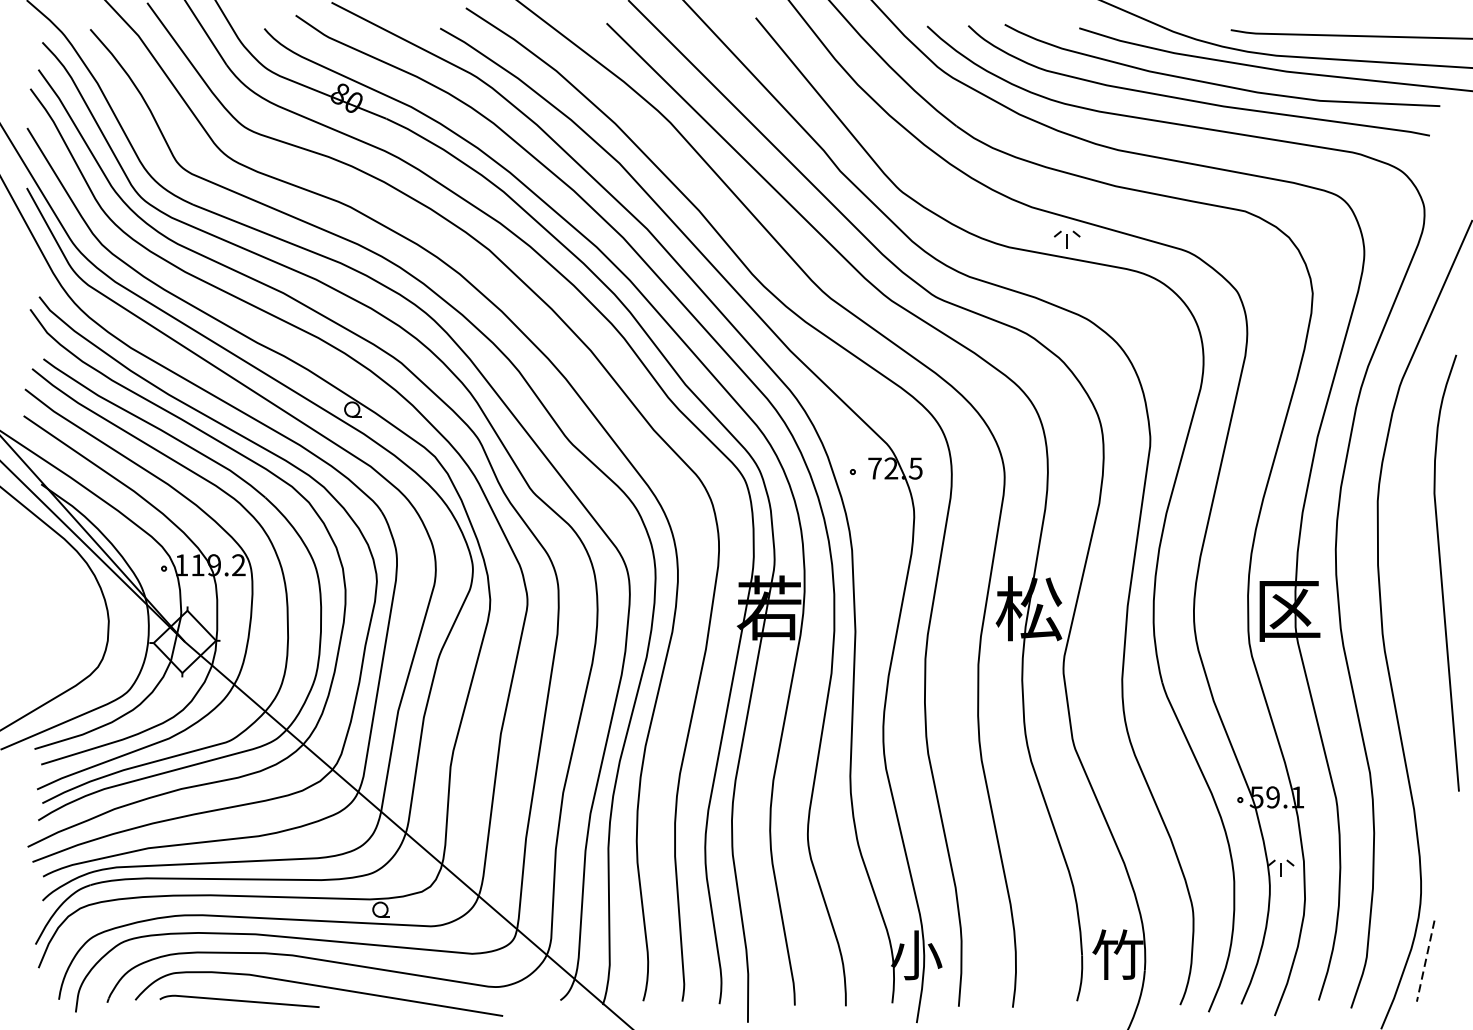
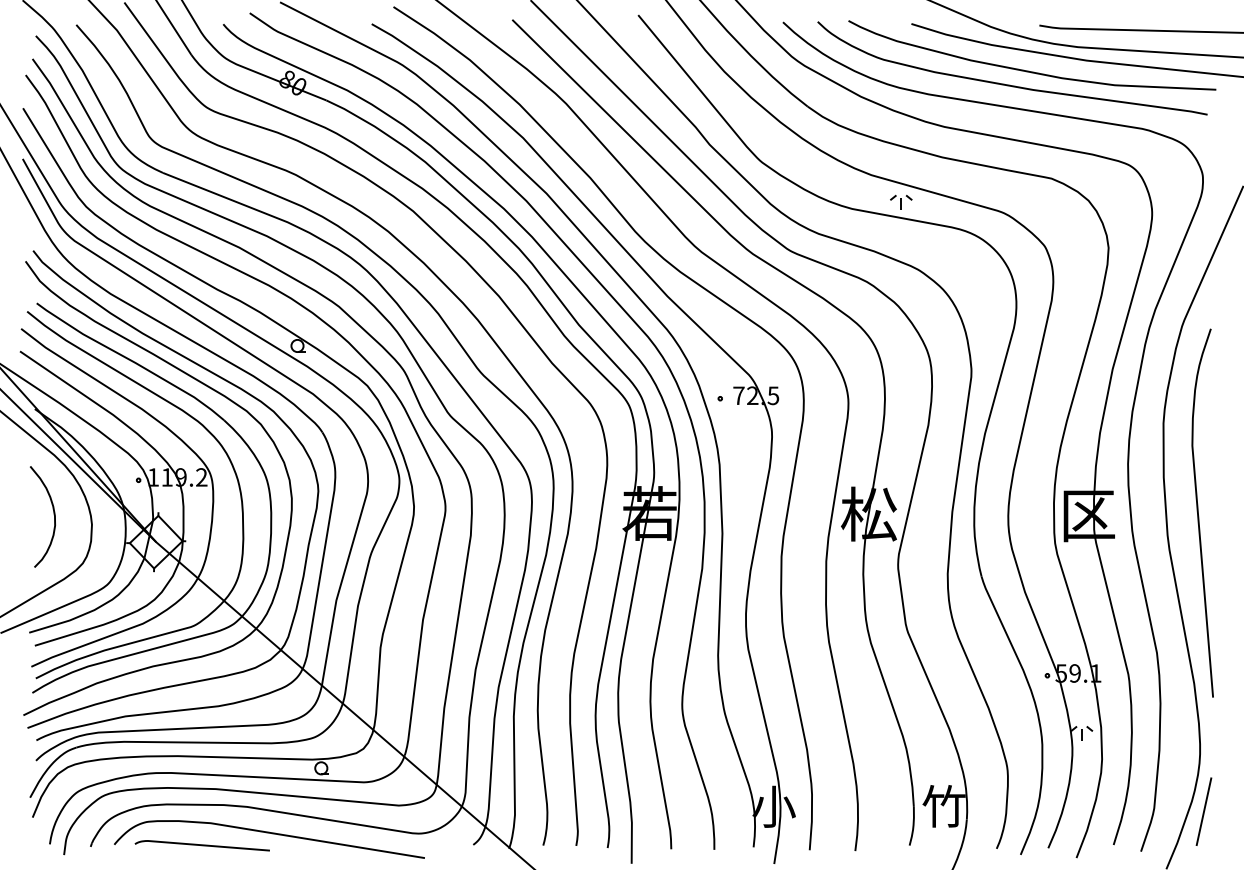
curve: (1441, 572) -> (1198, 512), moved
curve: (63, 609) -> (53, 514), added
line: (1425, 962) -> (1203, 812), dashed -> solid

